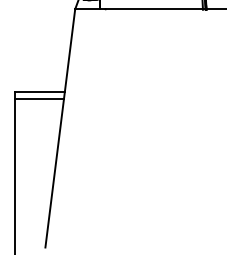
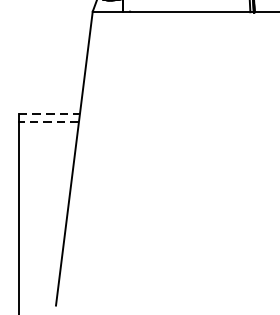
line: (40, 92) -> (49, 114), solid -> dashed
line: (39, 99) -> (48, 122), solid -> dashed

